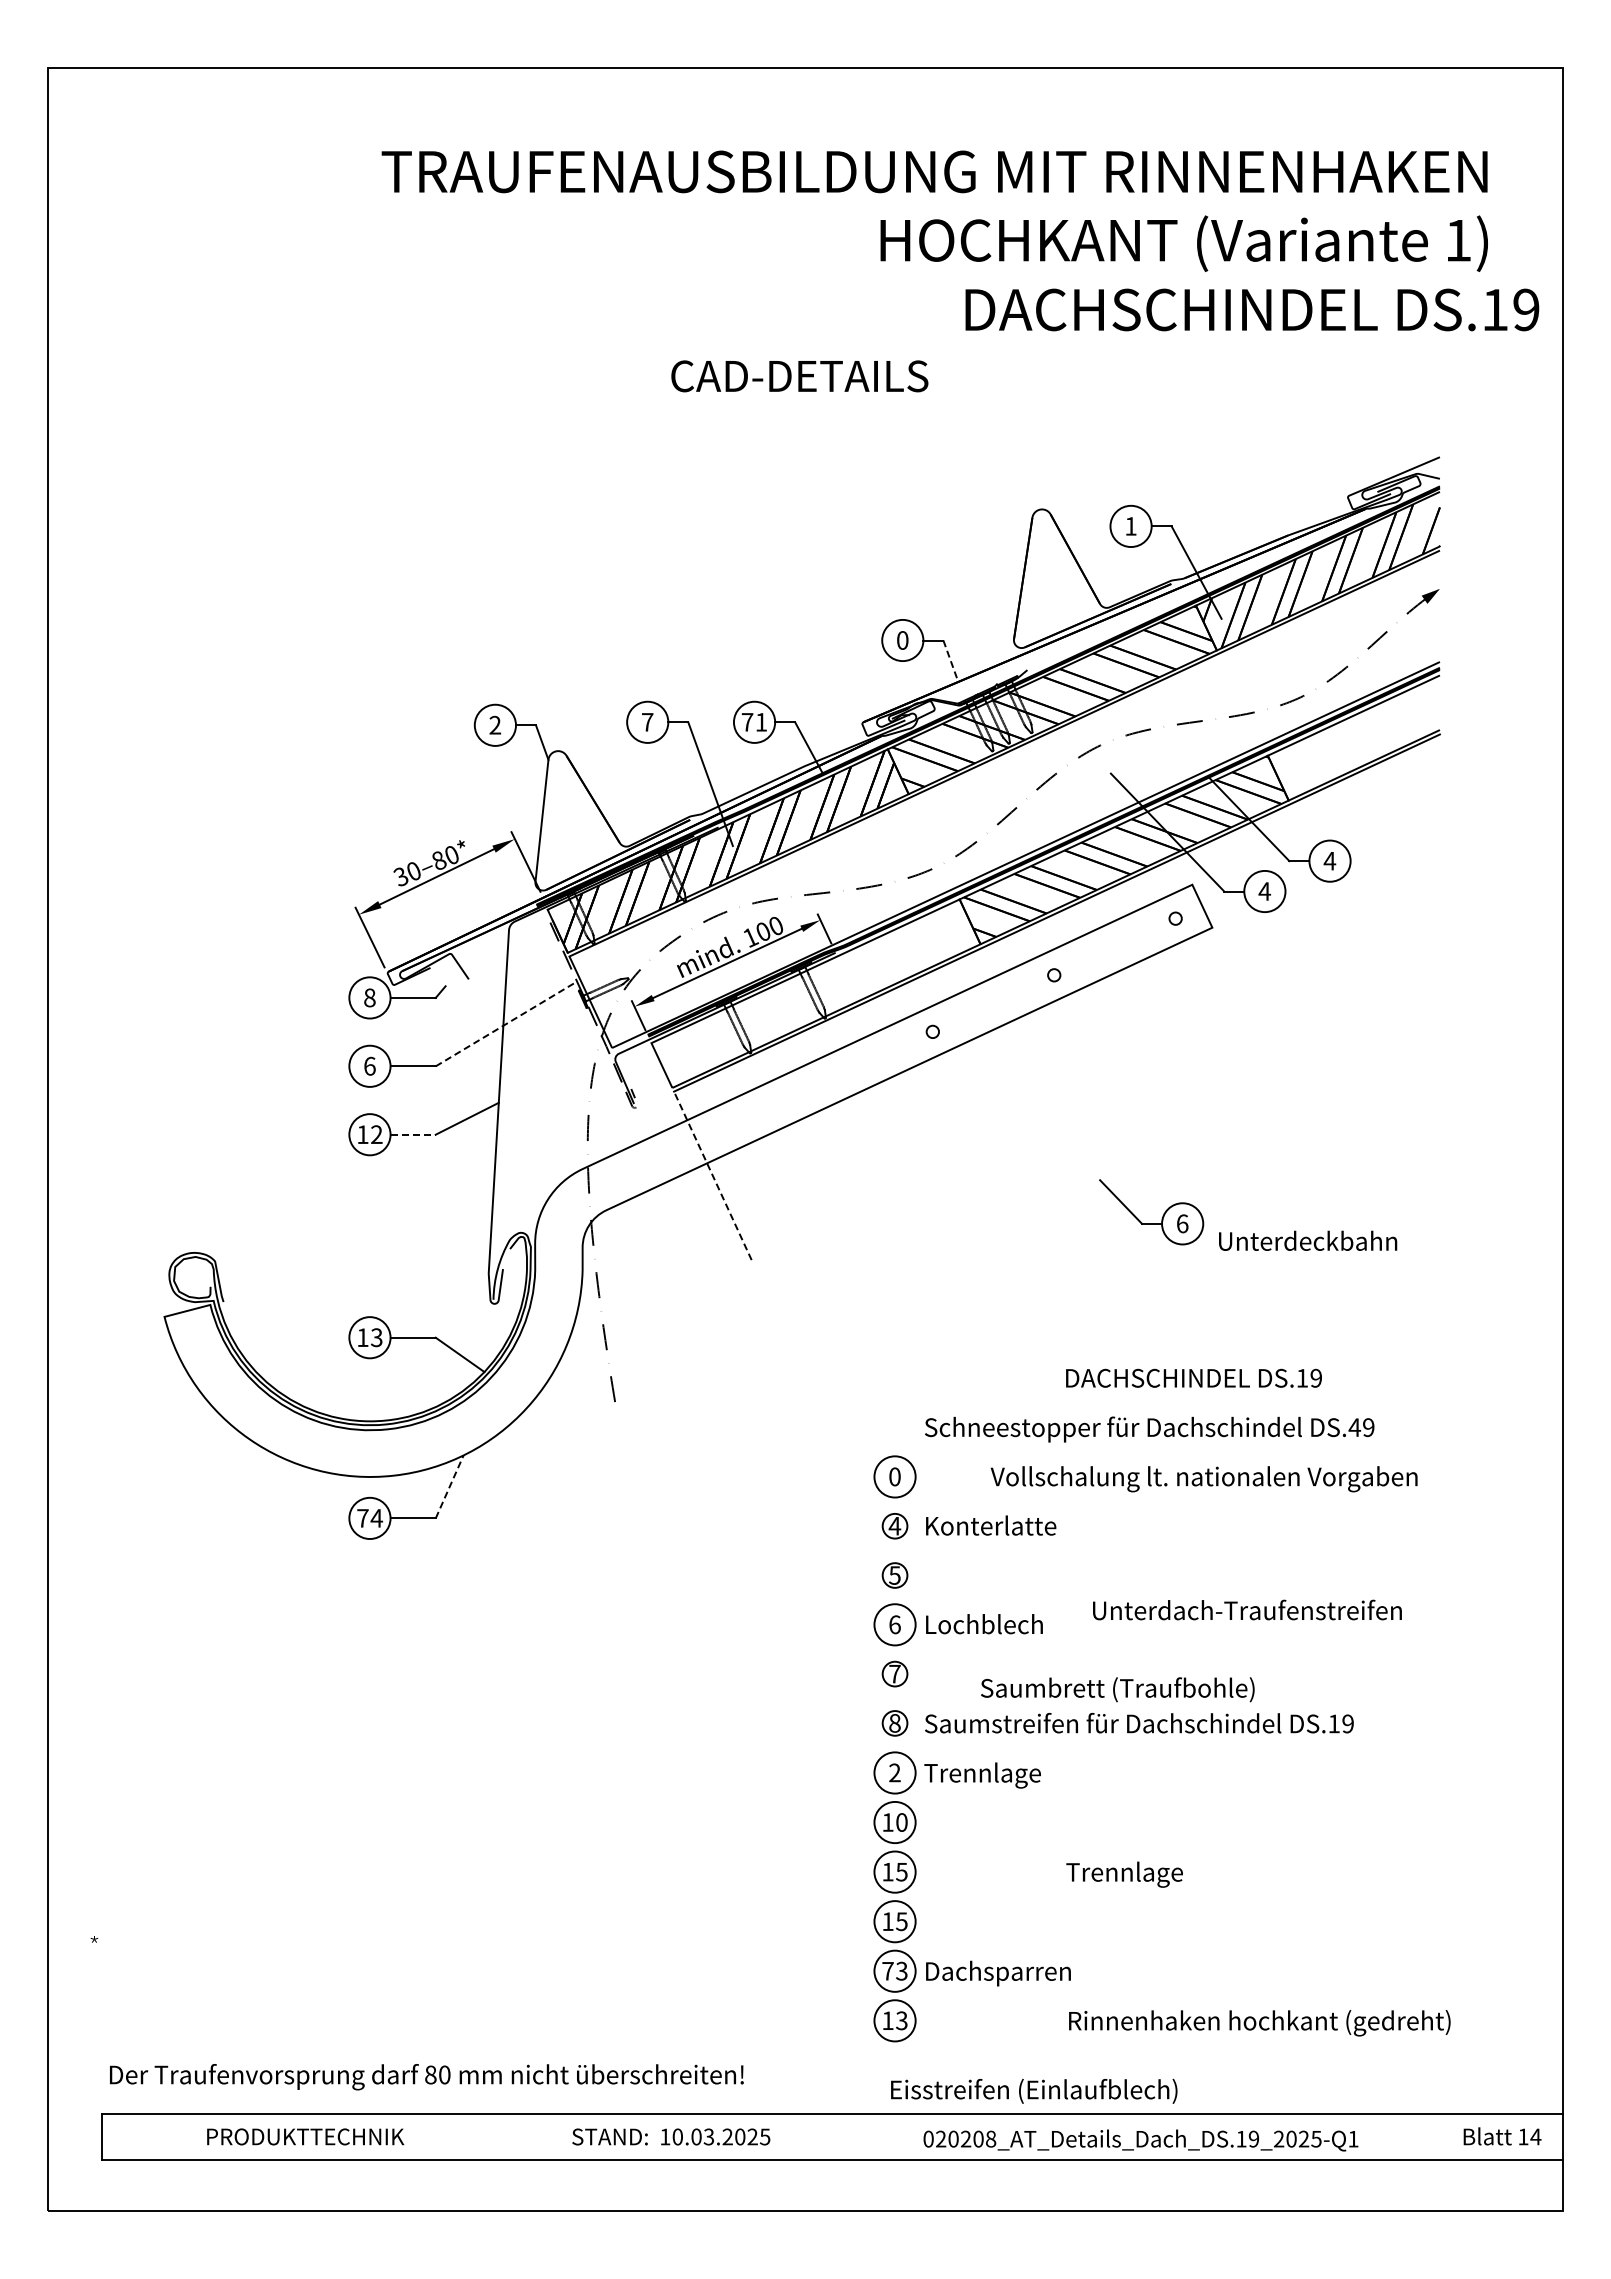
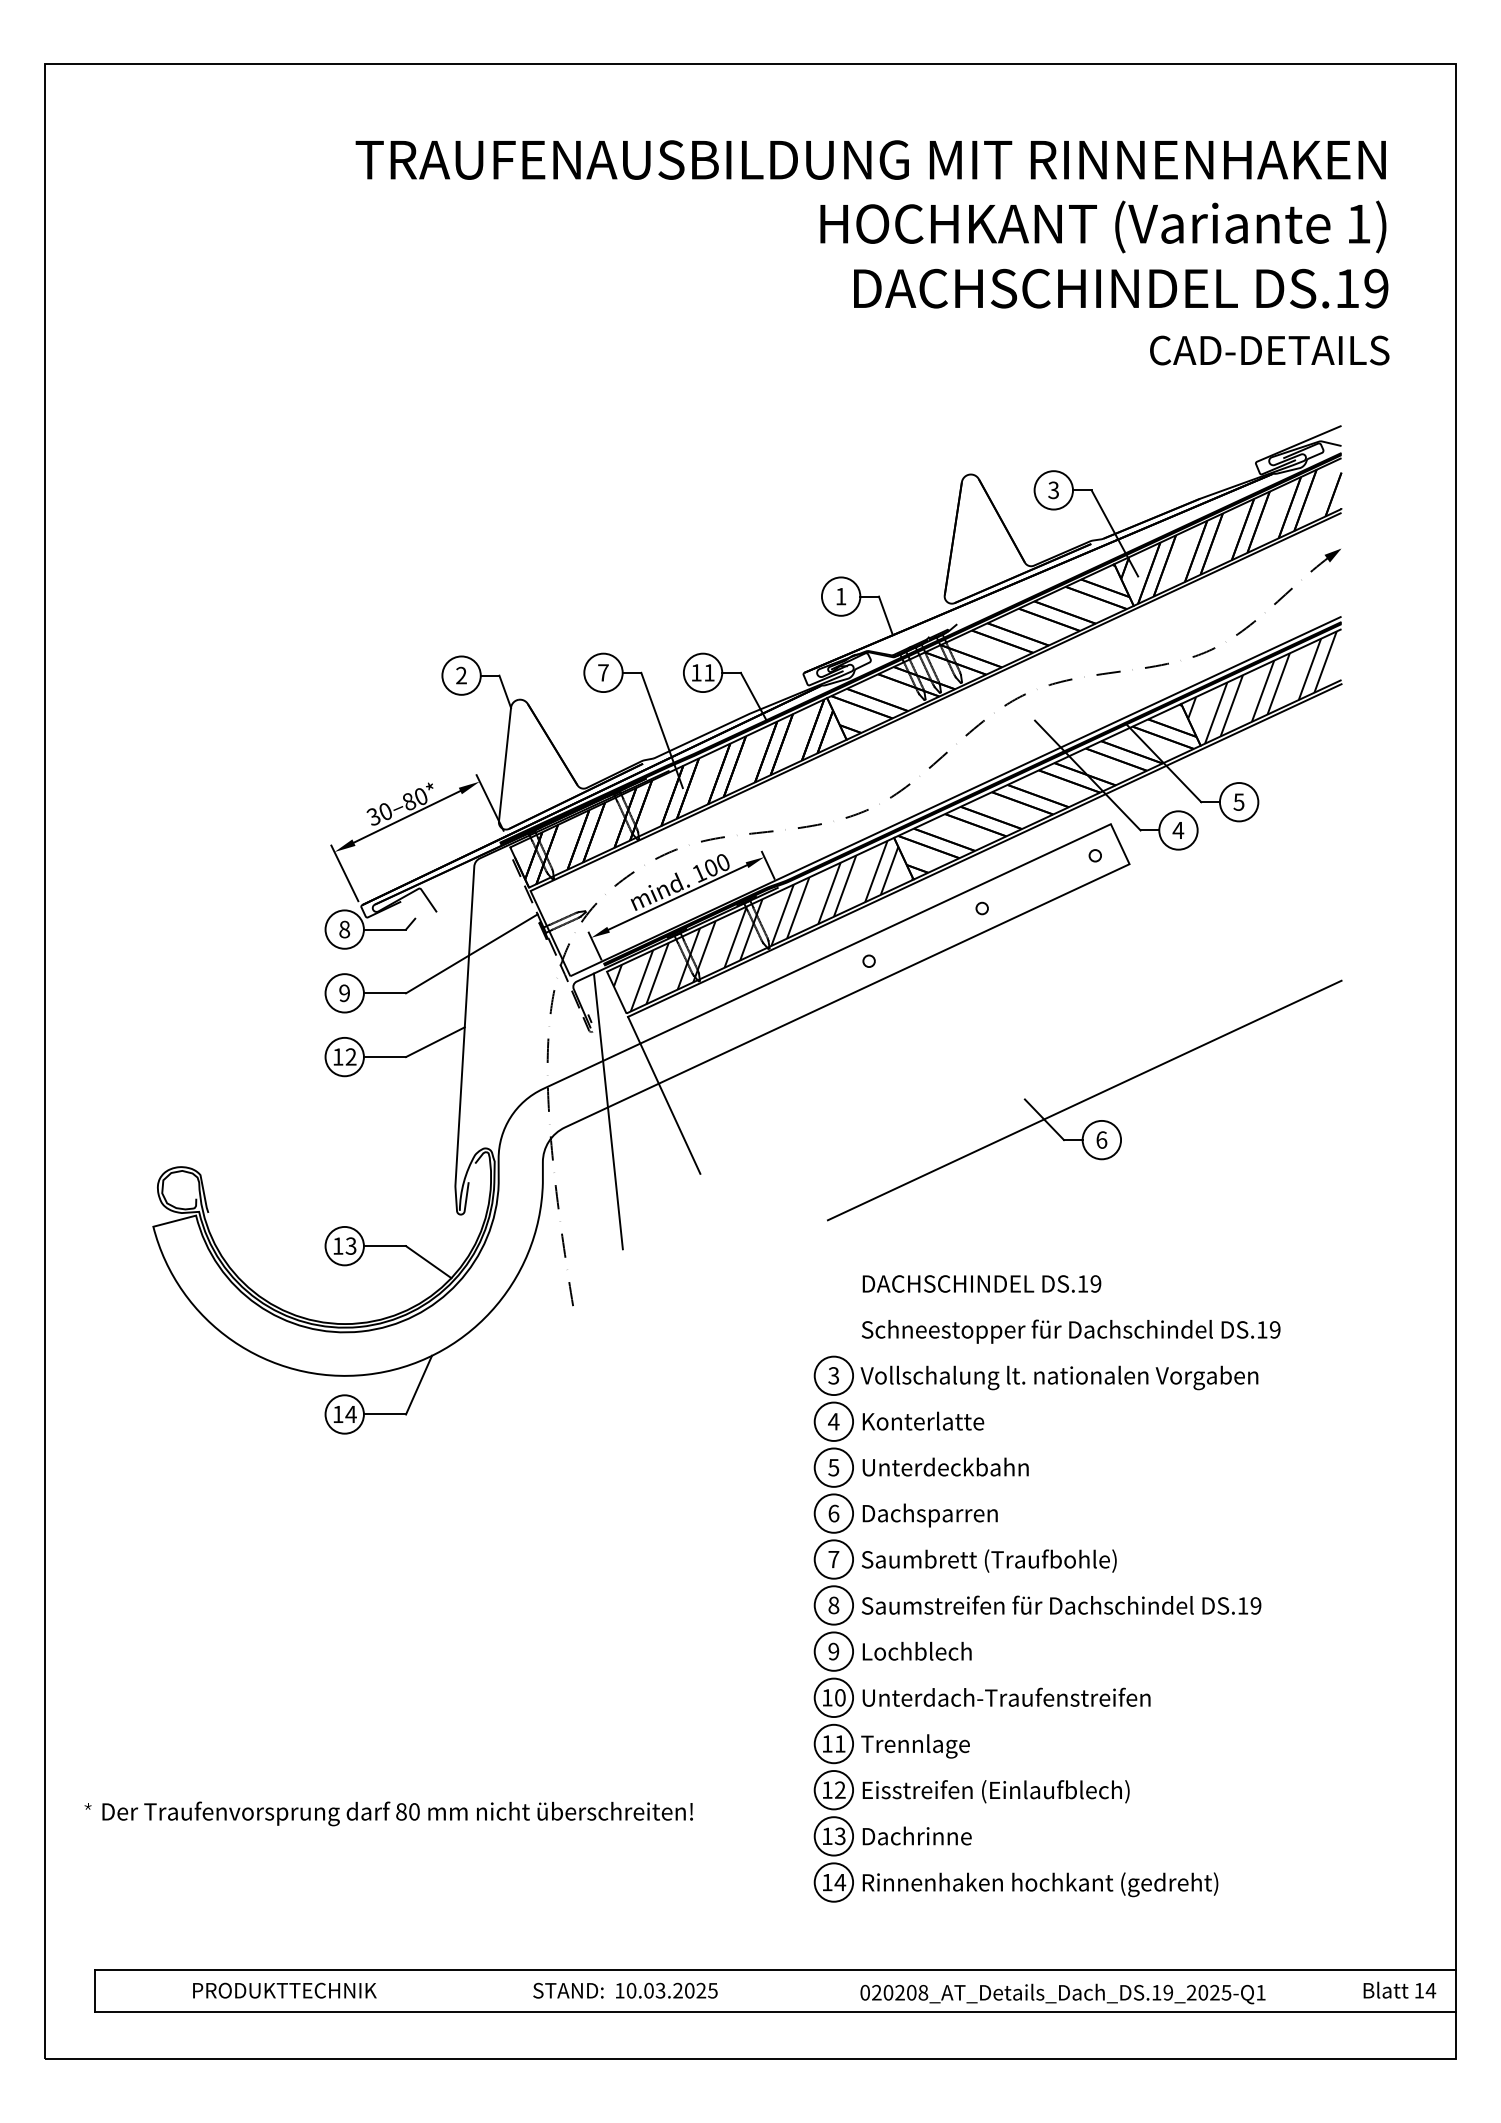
text: (1252, 309) -> (1121, 288), moved
text: (799, 376) -> (1269, 350), moved
text: (1130, 526) -> (1053, 490), 1 -> 3
text: (902, 640) -> (840, 596), 0 -> 1
line: (951, 661) -> (886, 616), dashed -> solid
text: (747, 722) -> (696, 673), 71 -> 11
hatch: (1354, 737) -> (1261, 686), added
text: (1329, 861) -> (1238, 802), 4 -> 5
hatch: (818, 993) -> (762, 925), added
line: (506, 1023) -> (471, 953), dashed -> solid
text: (369, 1065) -> (344, 992), 6 -> 9
line: (413, 1134) -> (385, 1056), dashed -> solid
line: (712, 1175) -> (663, 1095), dashed -> solid
line: (1163, 1180) -> (1084, 1099), added
line: (652, 1193) -> (607, 1111), added
text: (1308, 1240) -> (946, 1466), moved
text: (1193, 1377) -> (981, 1283), moved
text: (1354, 1427) -> (1261, 1329), DS.49 -> DS.19
text: (894, 1476) -> (833, 1375), 0 -> 3
text: (1203, 1479) -> (1058, 1378), moved
line: (449, 1486) -> (418, 1384), dashed -> solid
text: (362, 1518) -> (337, 1414), 74 -> 14
circle: (894, 1525) -> (833, 1421), size x1.67
circle: (894, 1575) -> (833, 1467), size x1.67
text: (1247, 1609) -> (1006, 1696), moved
text: (999, 1626) -> (931, 1515), Lochblech -> Dachsparren
circle: (894, 1673) -> (833, 1558), size x1.67
text: (1117, 1689) -> (988, 1560), moved
circle: (894, 1723) -> (833, 1605), size x1.67
text: (894, 1772) -> (833, 1651), 2 -> 9
text: (983, 1775) -> (916, 1653), Trennlage -> Lochblech
text: (901, 1872) -> (839, 1744), 15 -> 11
text: (1124, 1874) -> (915, 1746), moved
text: (901, 1921) -> (839, 1790), 15 -> 12
text: (887, 1971) -> (826, 1836), 73 -> 13
text: (1027, 1973) -> (957, 1838), Dachsparren -> Dachrinne
text: (901, 2020) -> (839, 1882), 13 -> 14
text: (1259, 2023) -> (1040, 1885), moved
text: (426, 2077) -> (397, 1814), moved
text: (1034, 2090) -> (996, 1790), moved

